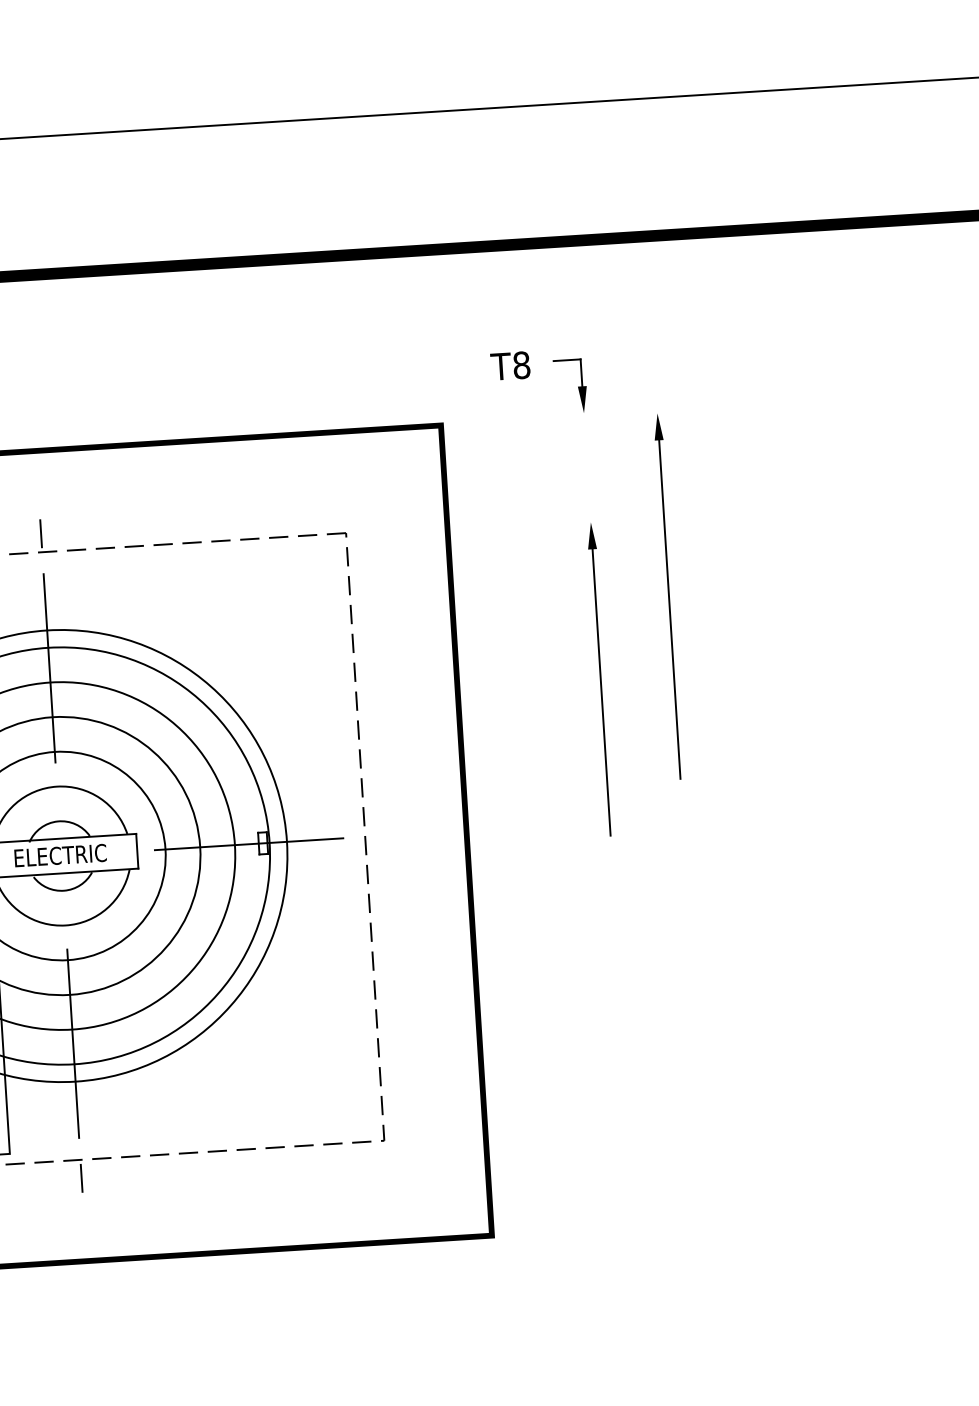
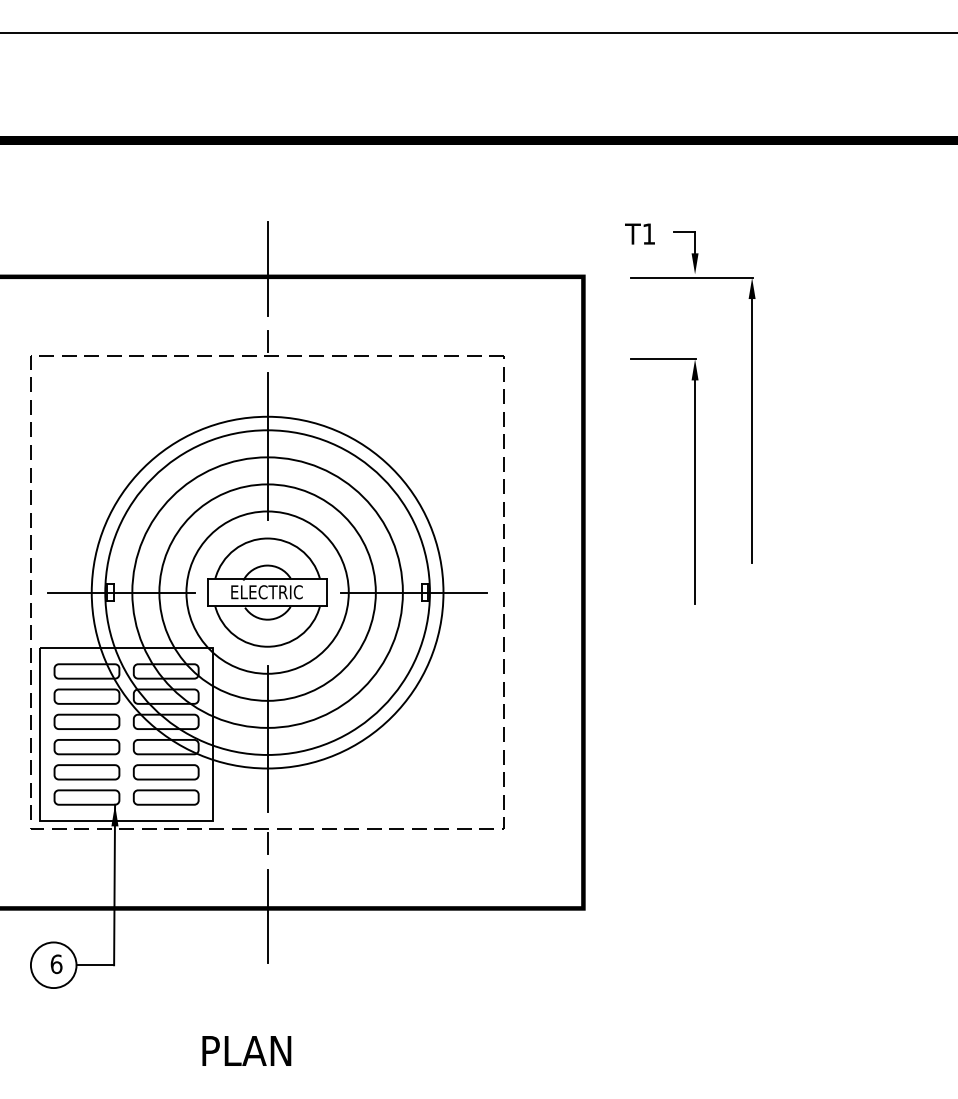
text: (520, 364) -> (648, 233), T8 -> T1
line: (579, 418) -> (691, 278), added
line: (35, 440) -> (267, 268), added
line: (550, 525) -> (663, 359), added
line: (87, 1271) -> (267, 916), added

